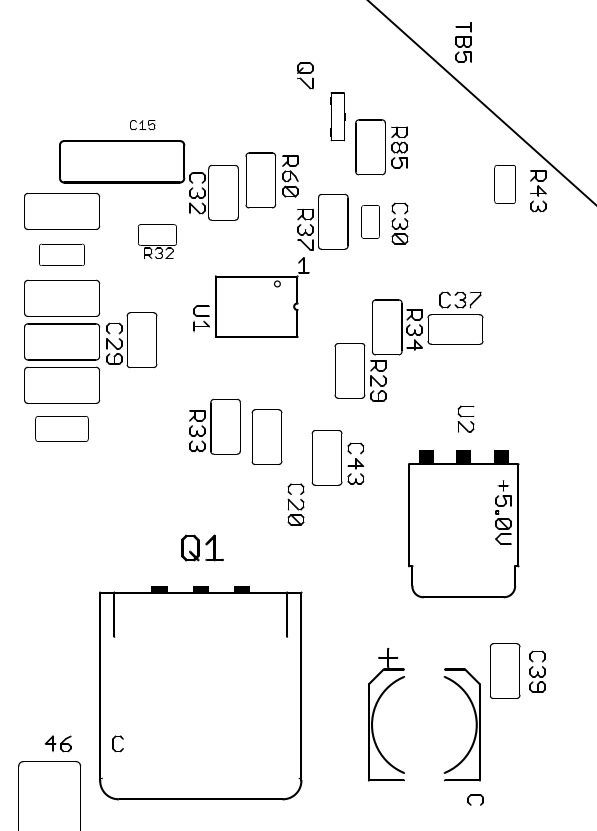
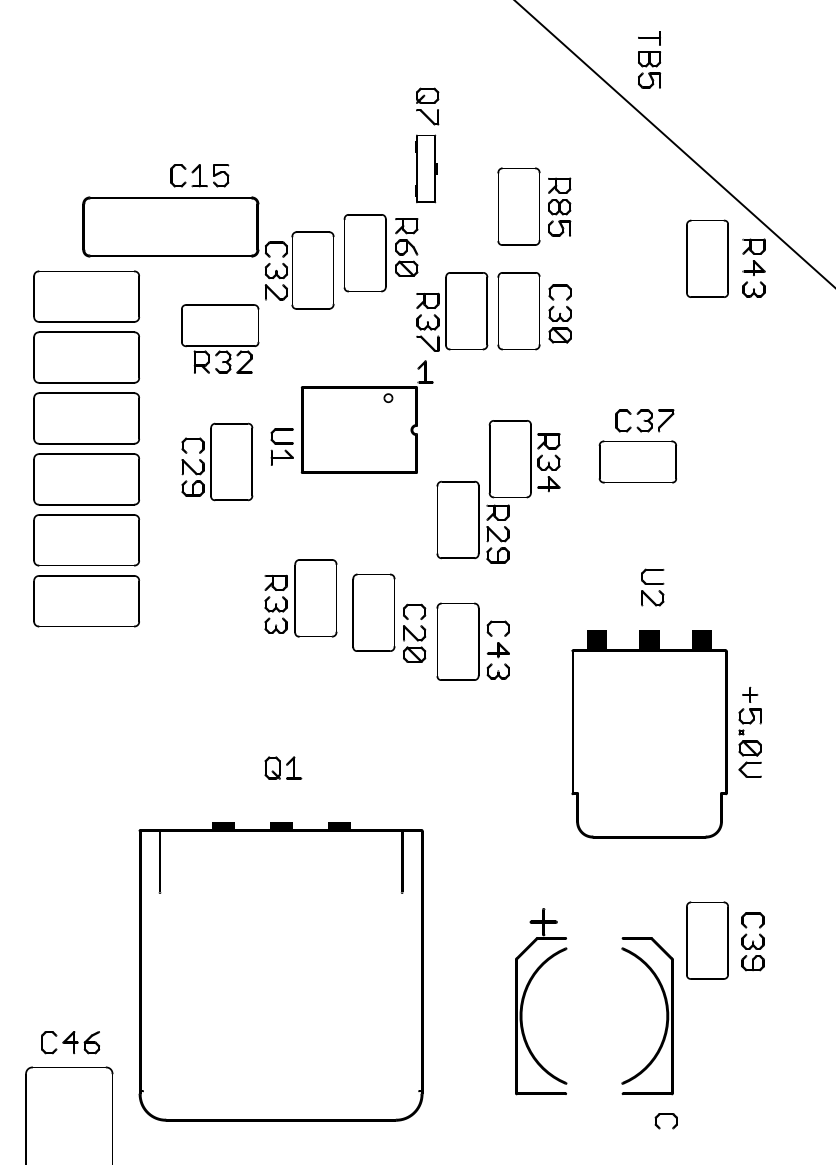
part: (338, 116) -> (426, 168), moved
part: (142, 125) -> (199, 175), size x1.67
part: (505, 184) -> (707, 258), size x1.43
part: (370, 222) -> (518, 311), size x1.67
part: (157, 241) -> (220, 338), size x1.43
part: (61, 254) -> (86, 357), size x1.67
part: (131, 339) -> (217, 461), moved
part: (378, 350) -> (498, 491), moved
part: (61, 429) -> (86, 601), size x1.43
part: (296, 503) -> (414, 632), moved
part: (502, 511) -> (749, 731), moved
part: (202, 547) -> (283, 767), size x0.62
part: (113, 743) -> (42, 1042), moved

